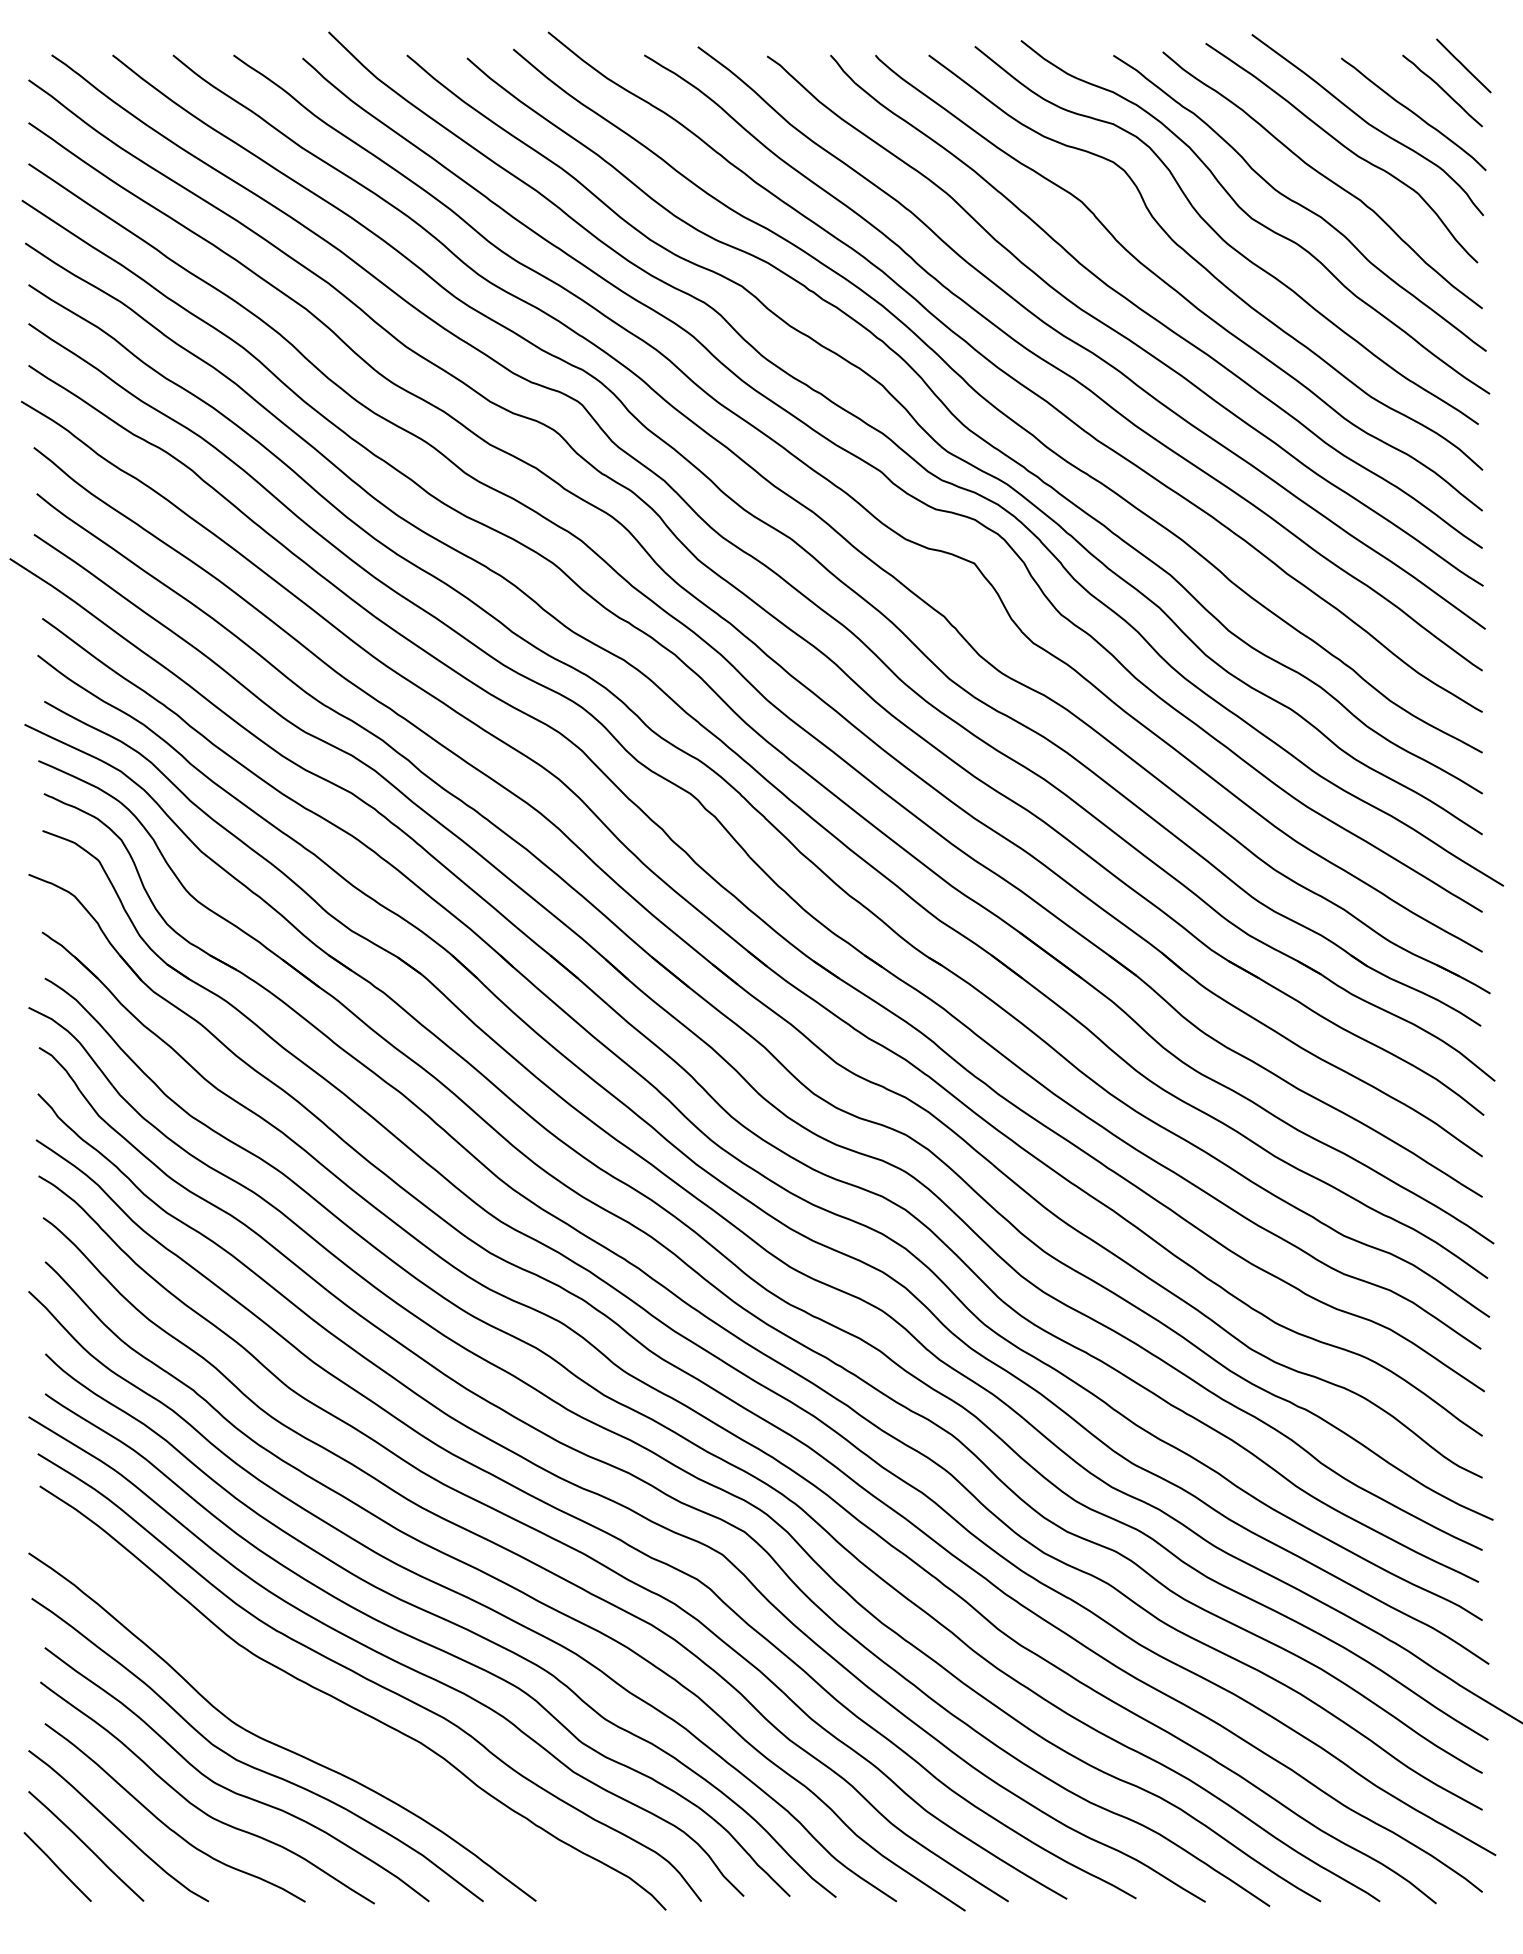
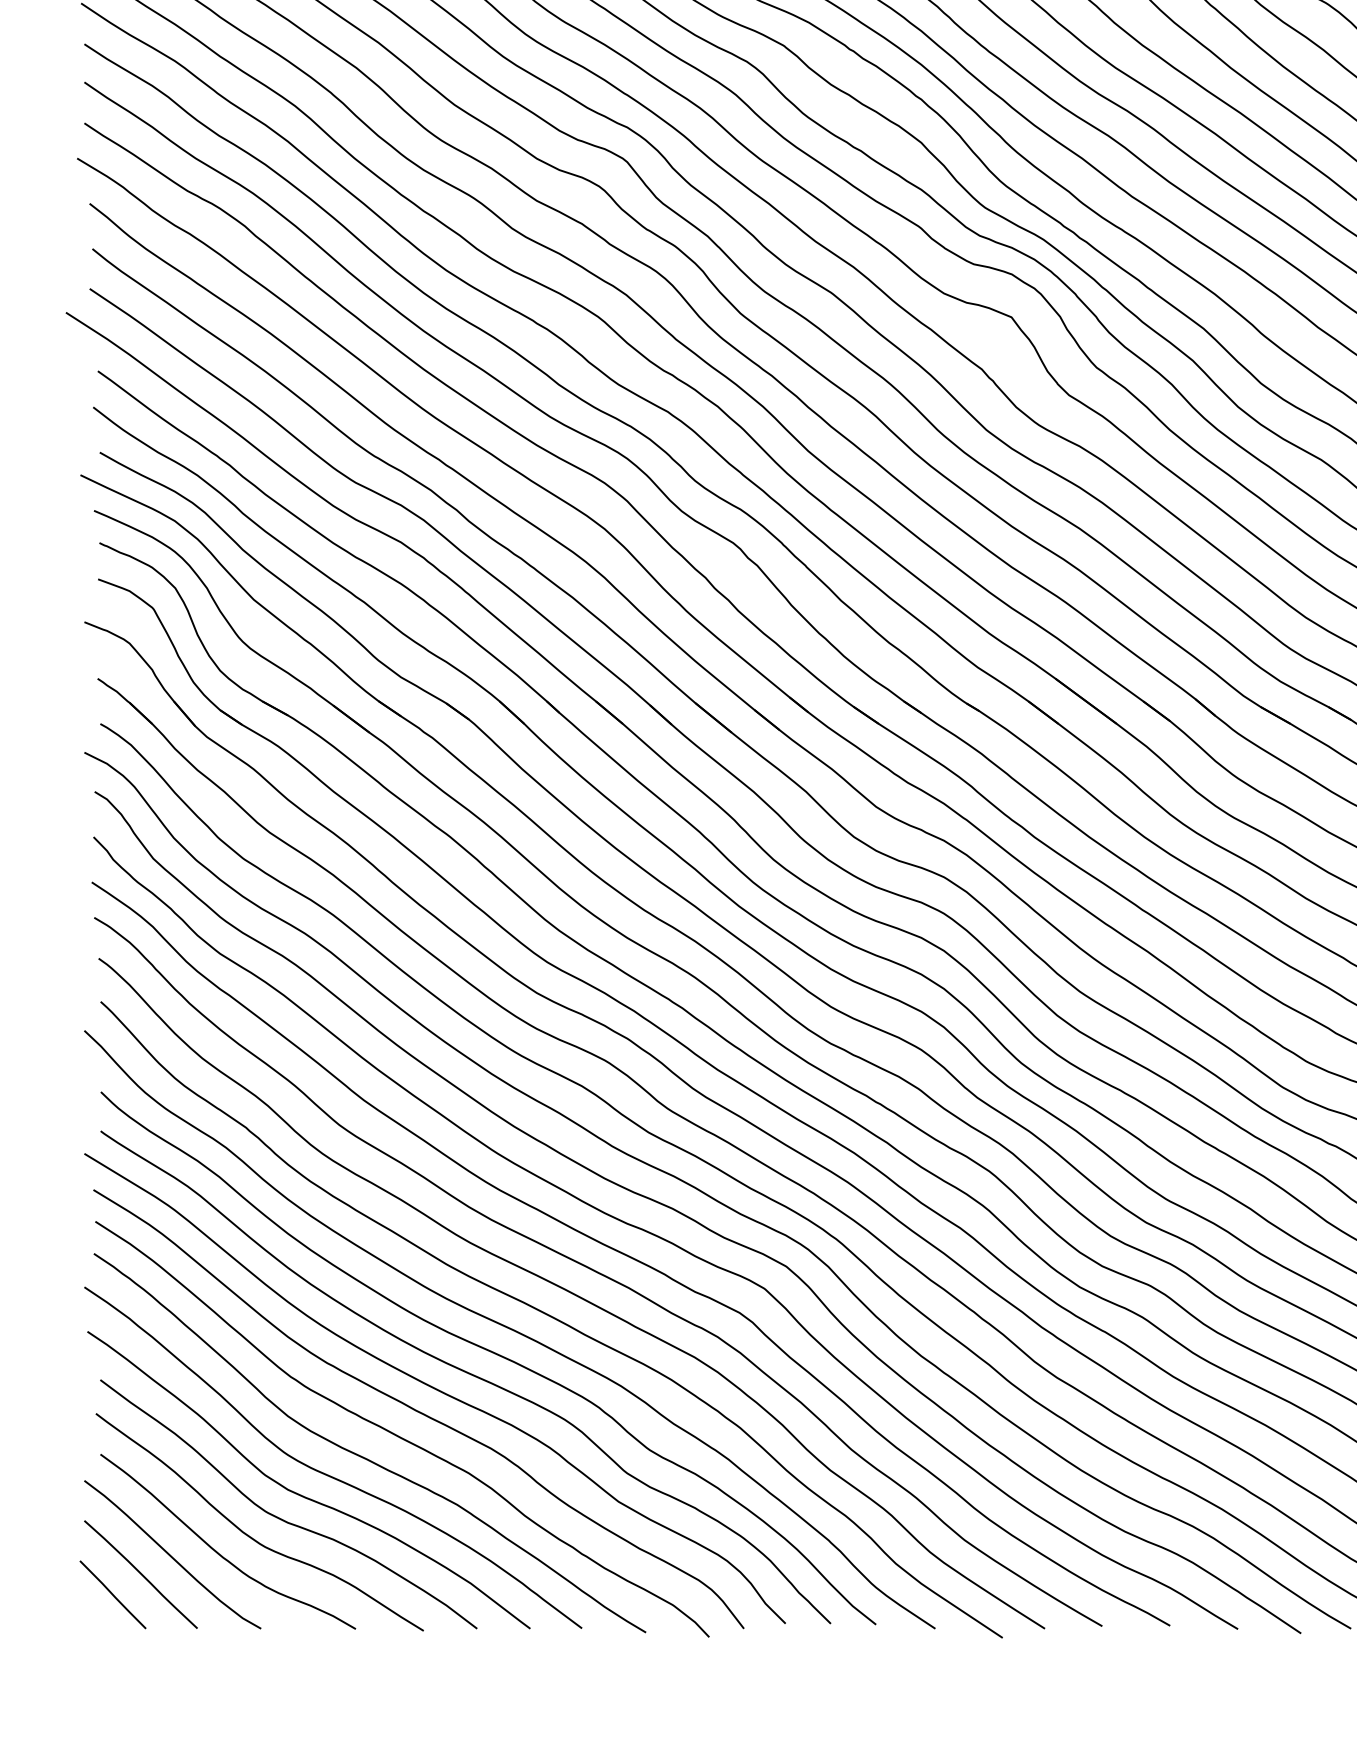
curve: (312, 1725) -> (362, 1456), added

